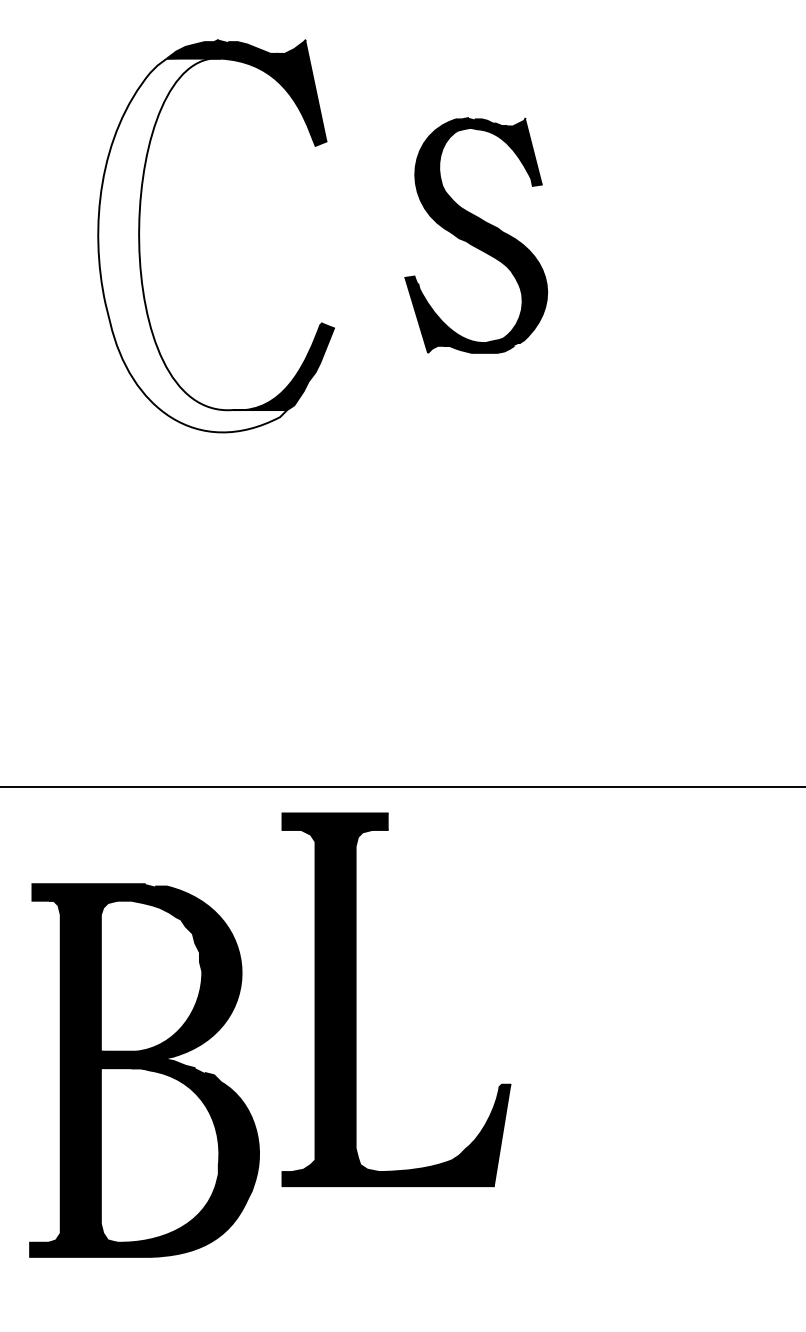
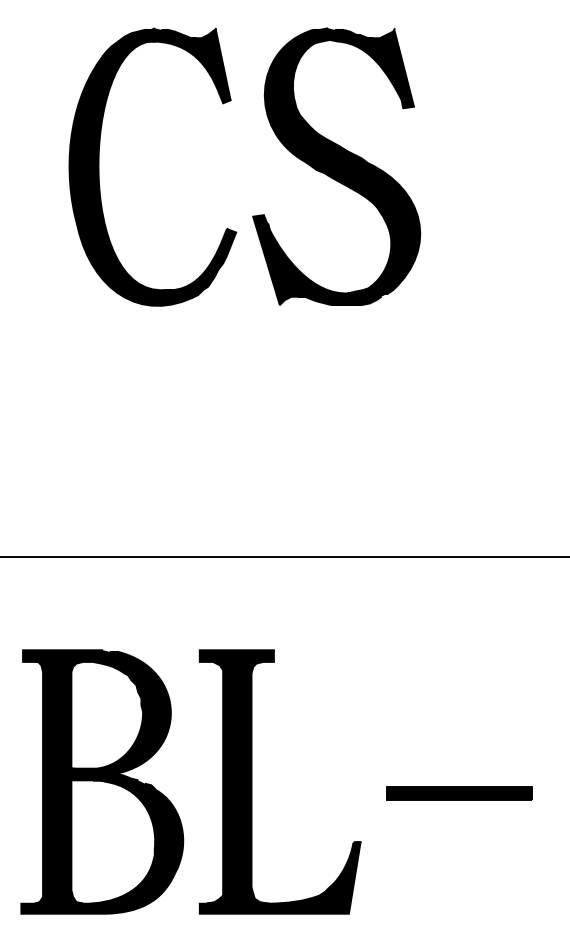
part: (475, 235) -> (336, 166), size x1.67
fill: (192, 245) -> (136, 173), added
part: (357, 999) -> (252, 781), moved
part: (144, 1069) -> (102, 781), moved
part: (649, 1122) -> (459, 793), added

